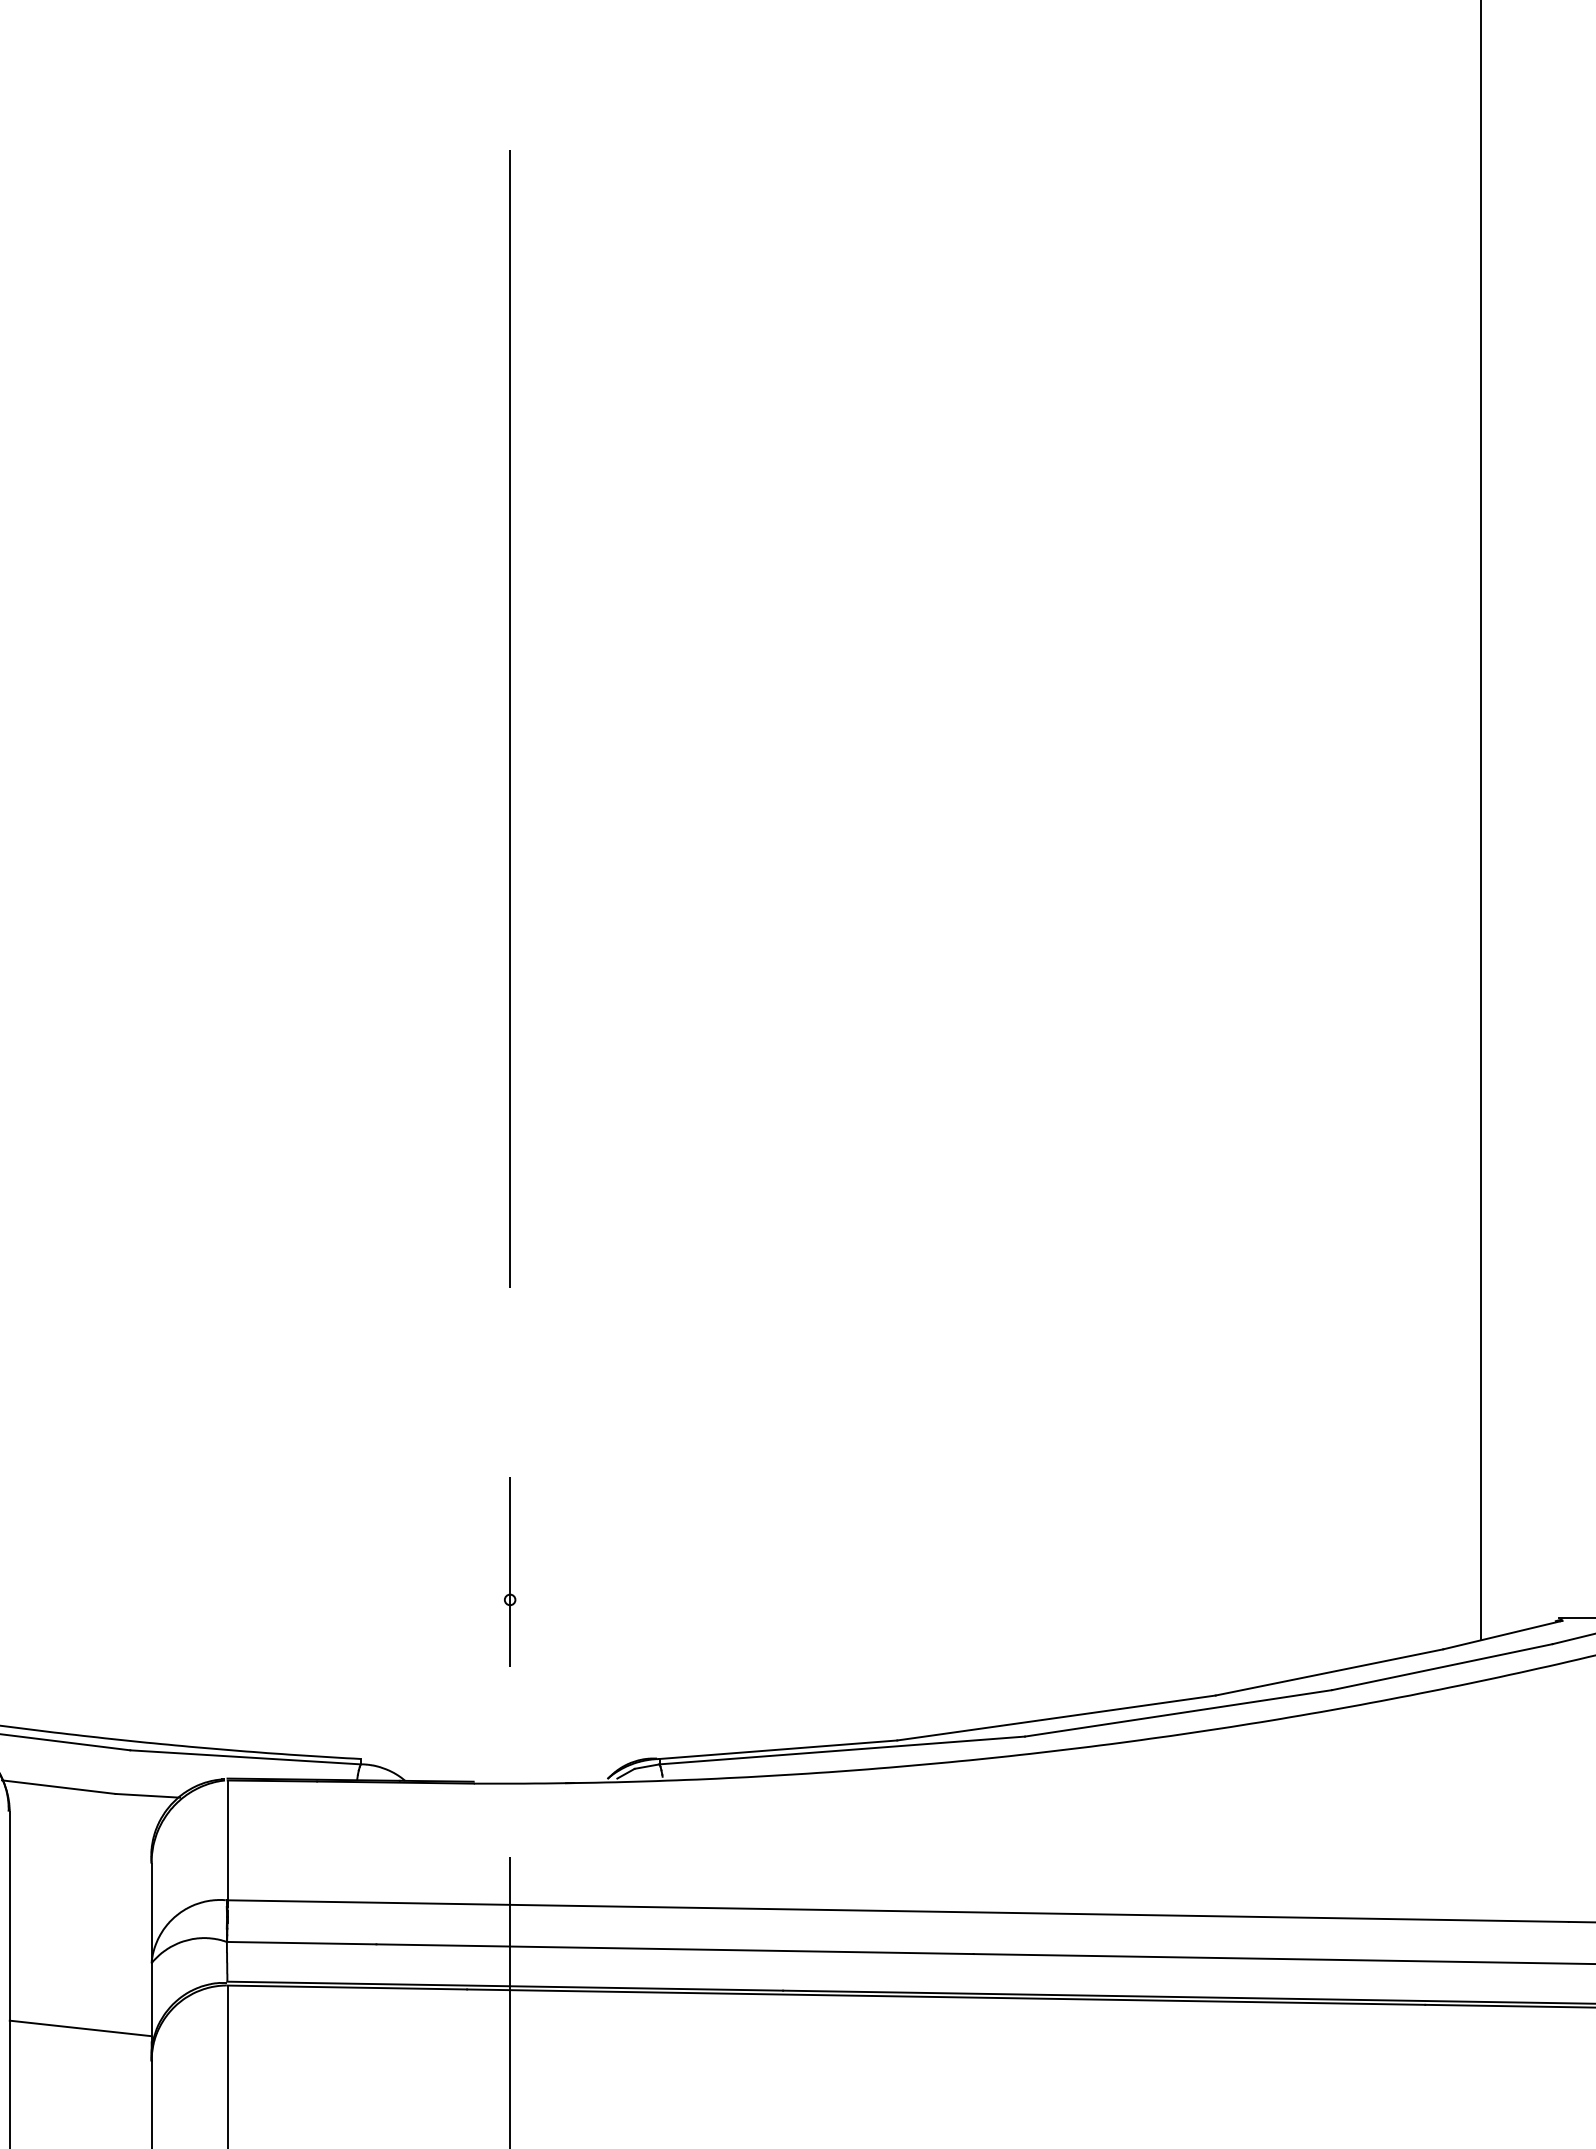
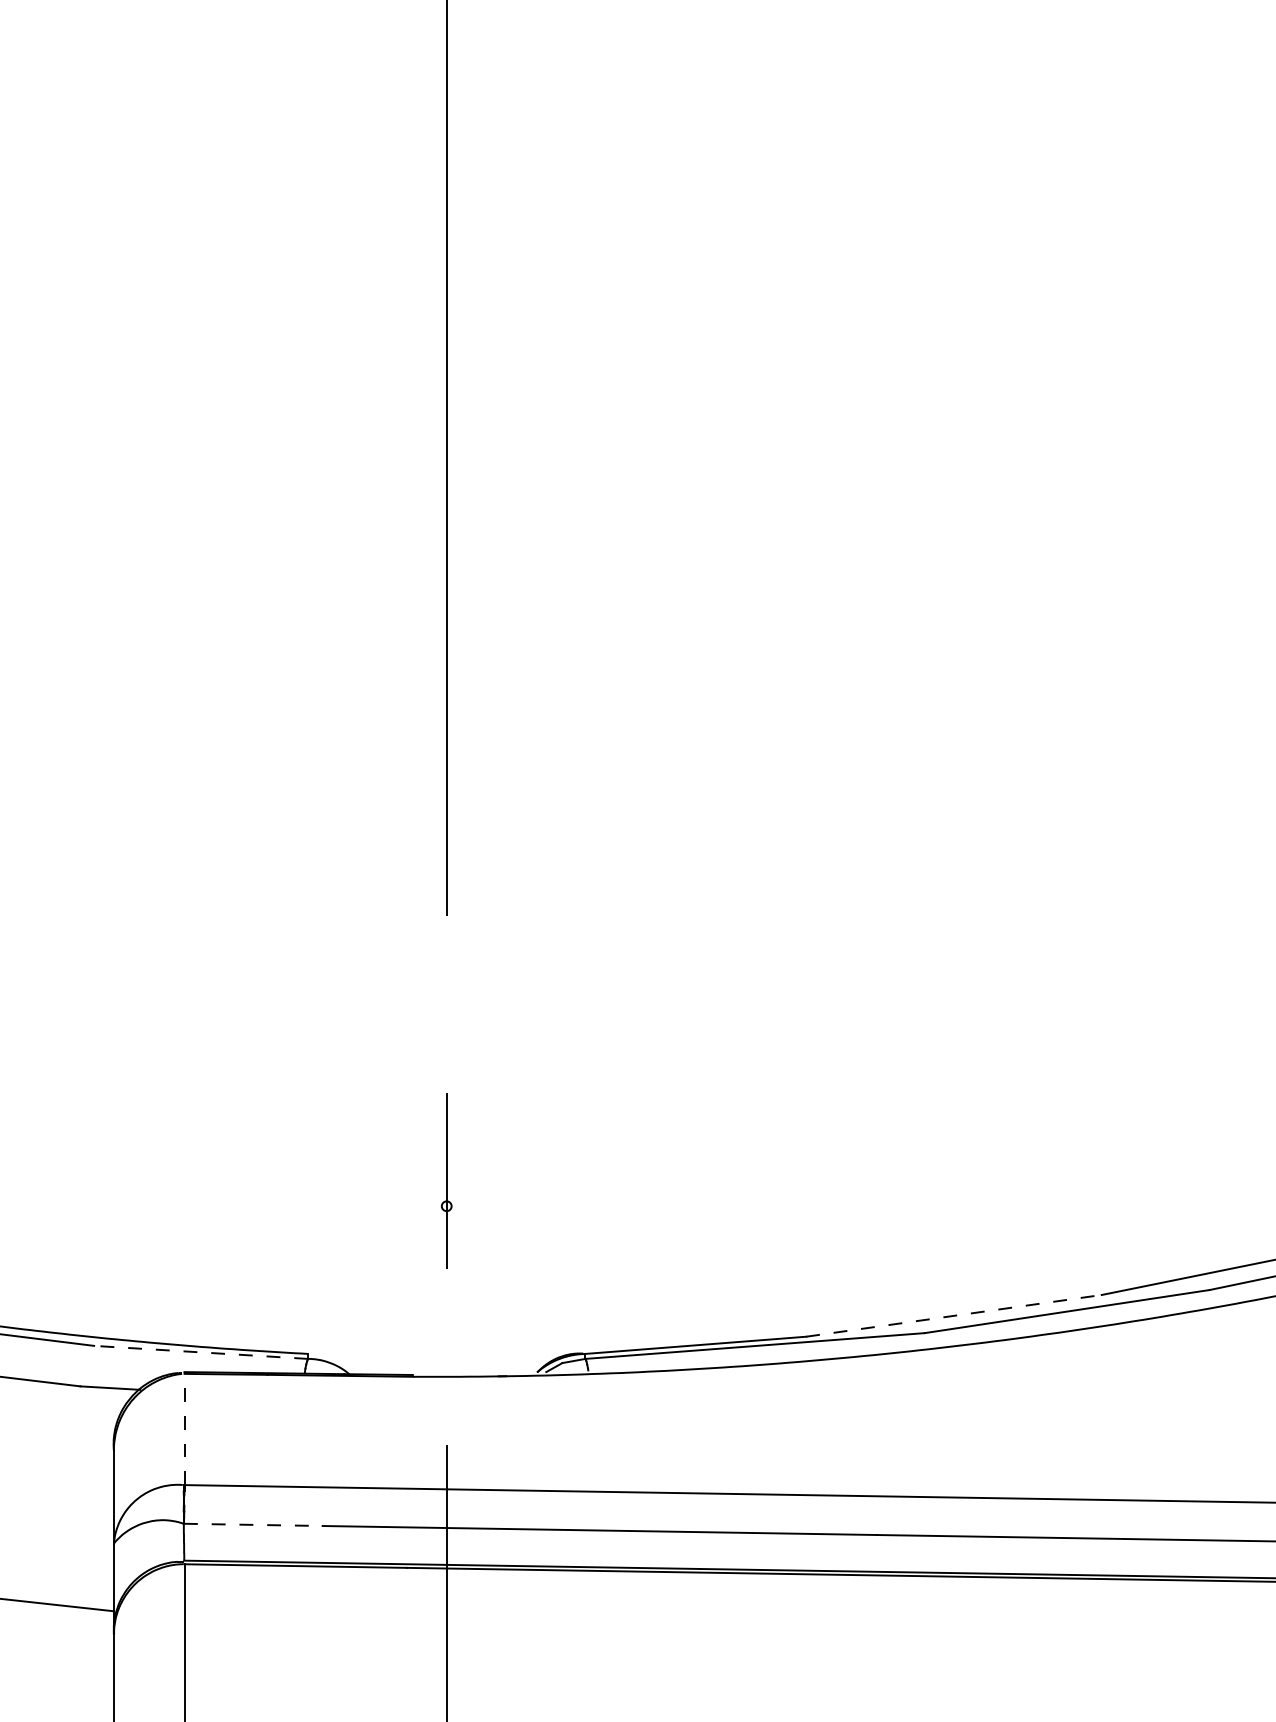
line: (1056, 1717) -> (953, 1315), solid -> dashed
line: (245, 1757) -> (201, 1352), solid -> dashed
line: (227, 1840) -> (184, 1429), solid -> dashed
line: (301, 1943) -> (253, 1525), solid -> dashed

